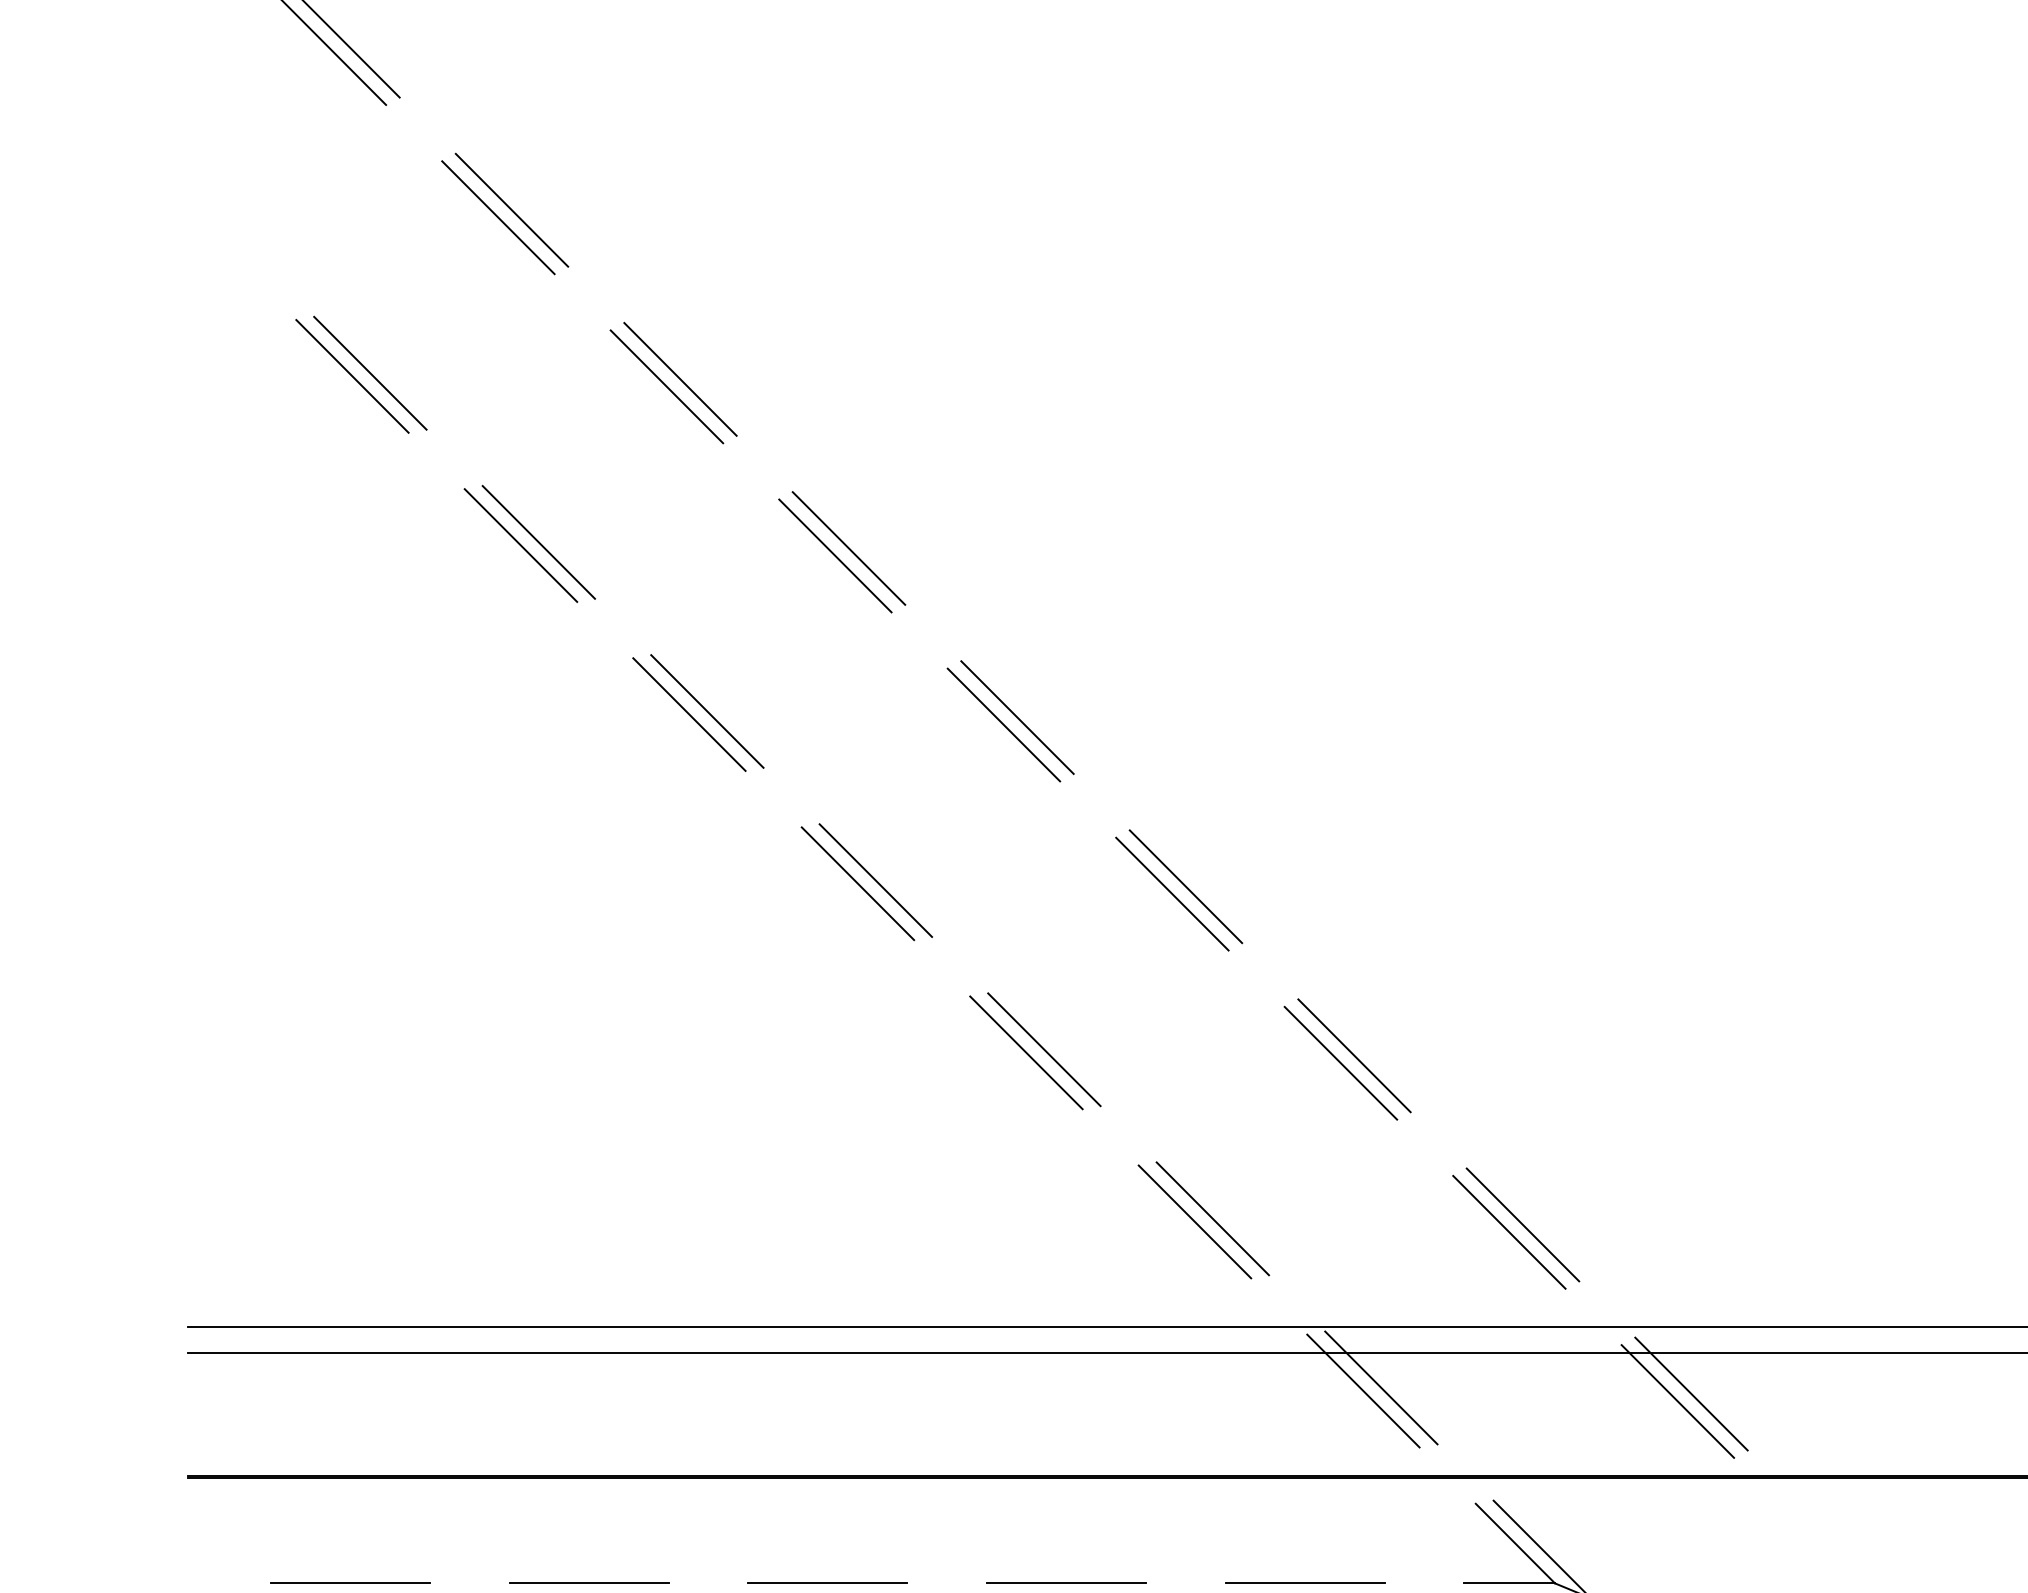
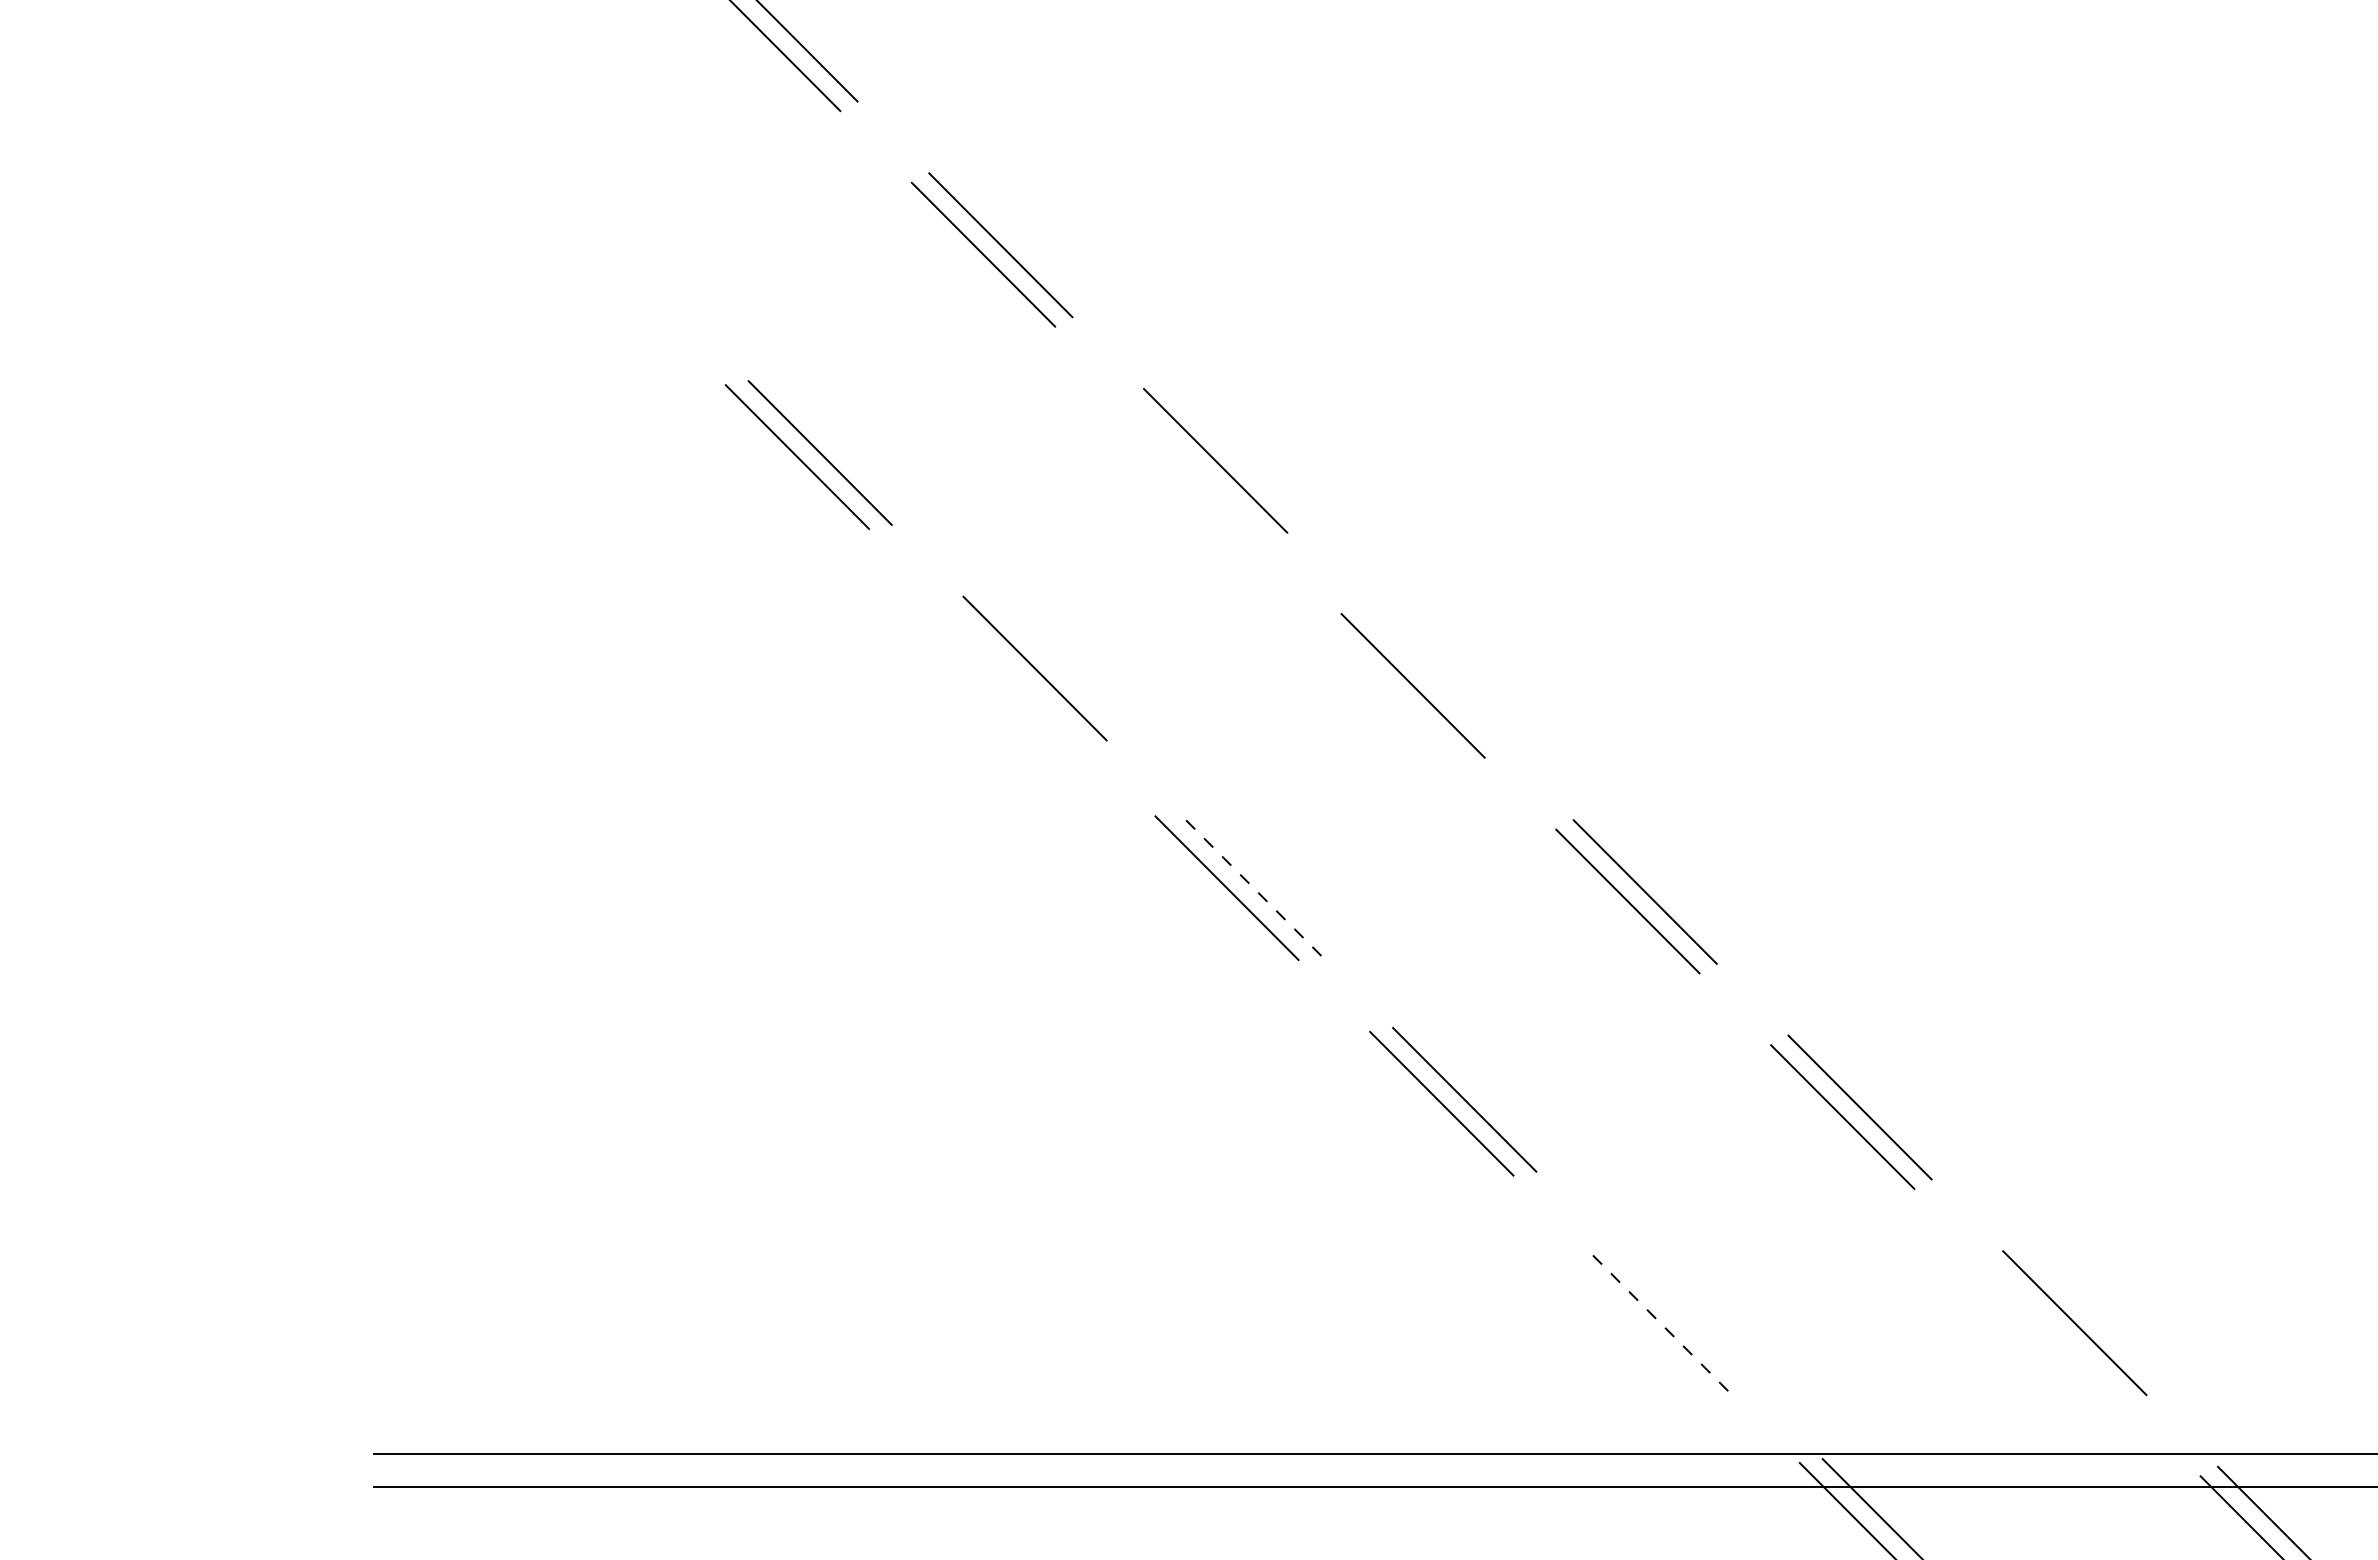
line: (370, 372) -> (605, 236), removed
line: (352, 376) -> (582, 241), removed
line: (835, 555) -> (1198, 469), removed
line: (689, 714) -> (1012, 672), removed
line: (1017, 717) -> (1430, 676), removed
line: (875, 880) -> (1249, 884), solid -> dashed
line: (1212, 1218) -> (1679, 1314), removed
line: (1194, 1221) -> (1656, 1318), solid -> dashed
line: (1509, 1231) -> (2057, 1331), removed

